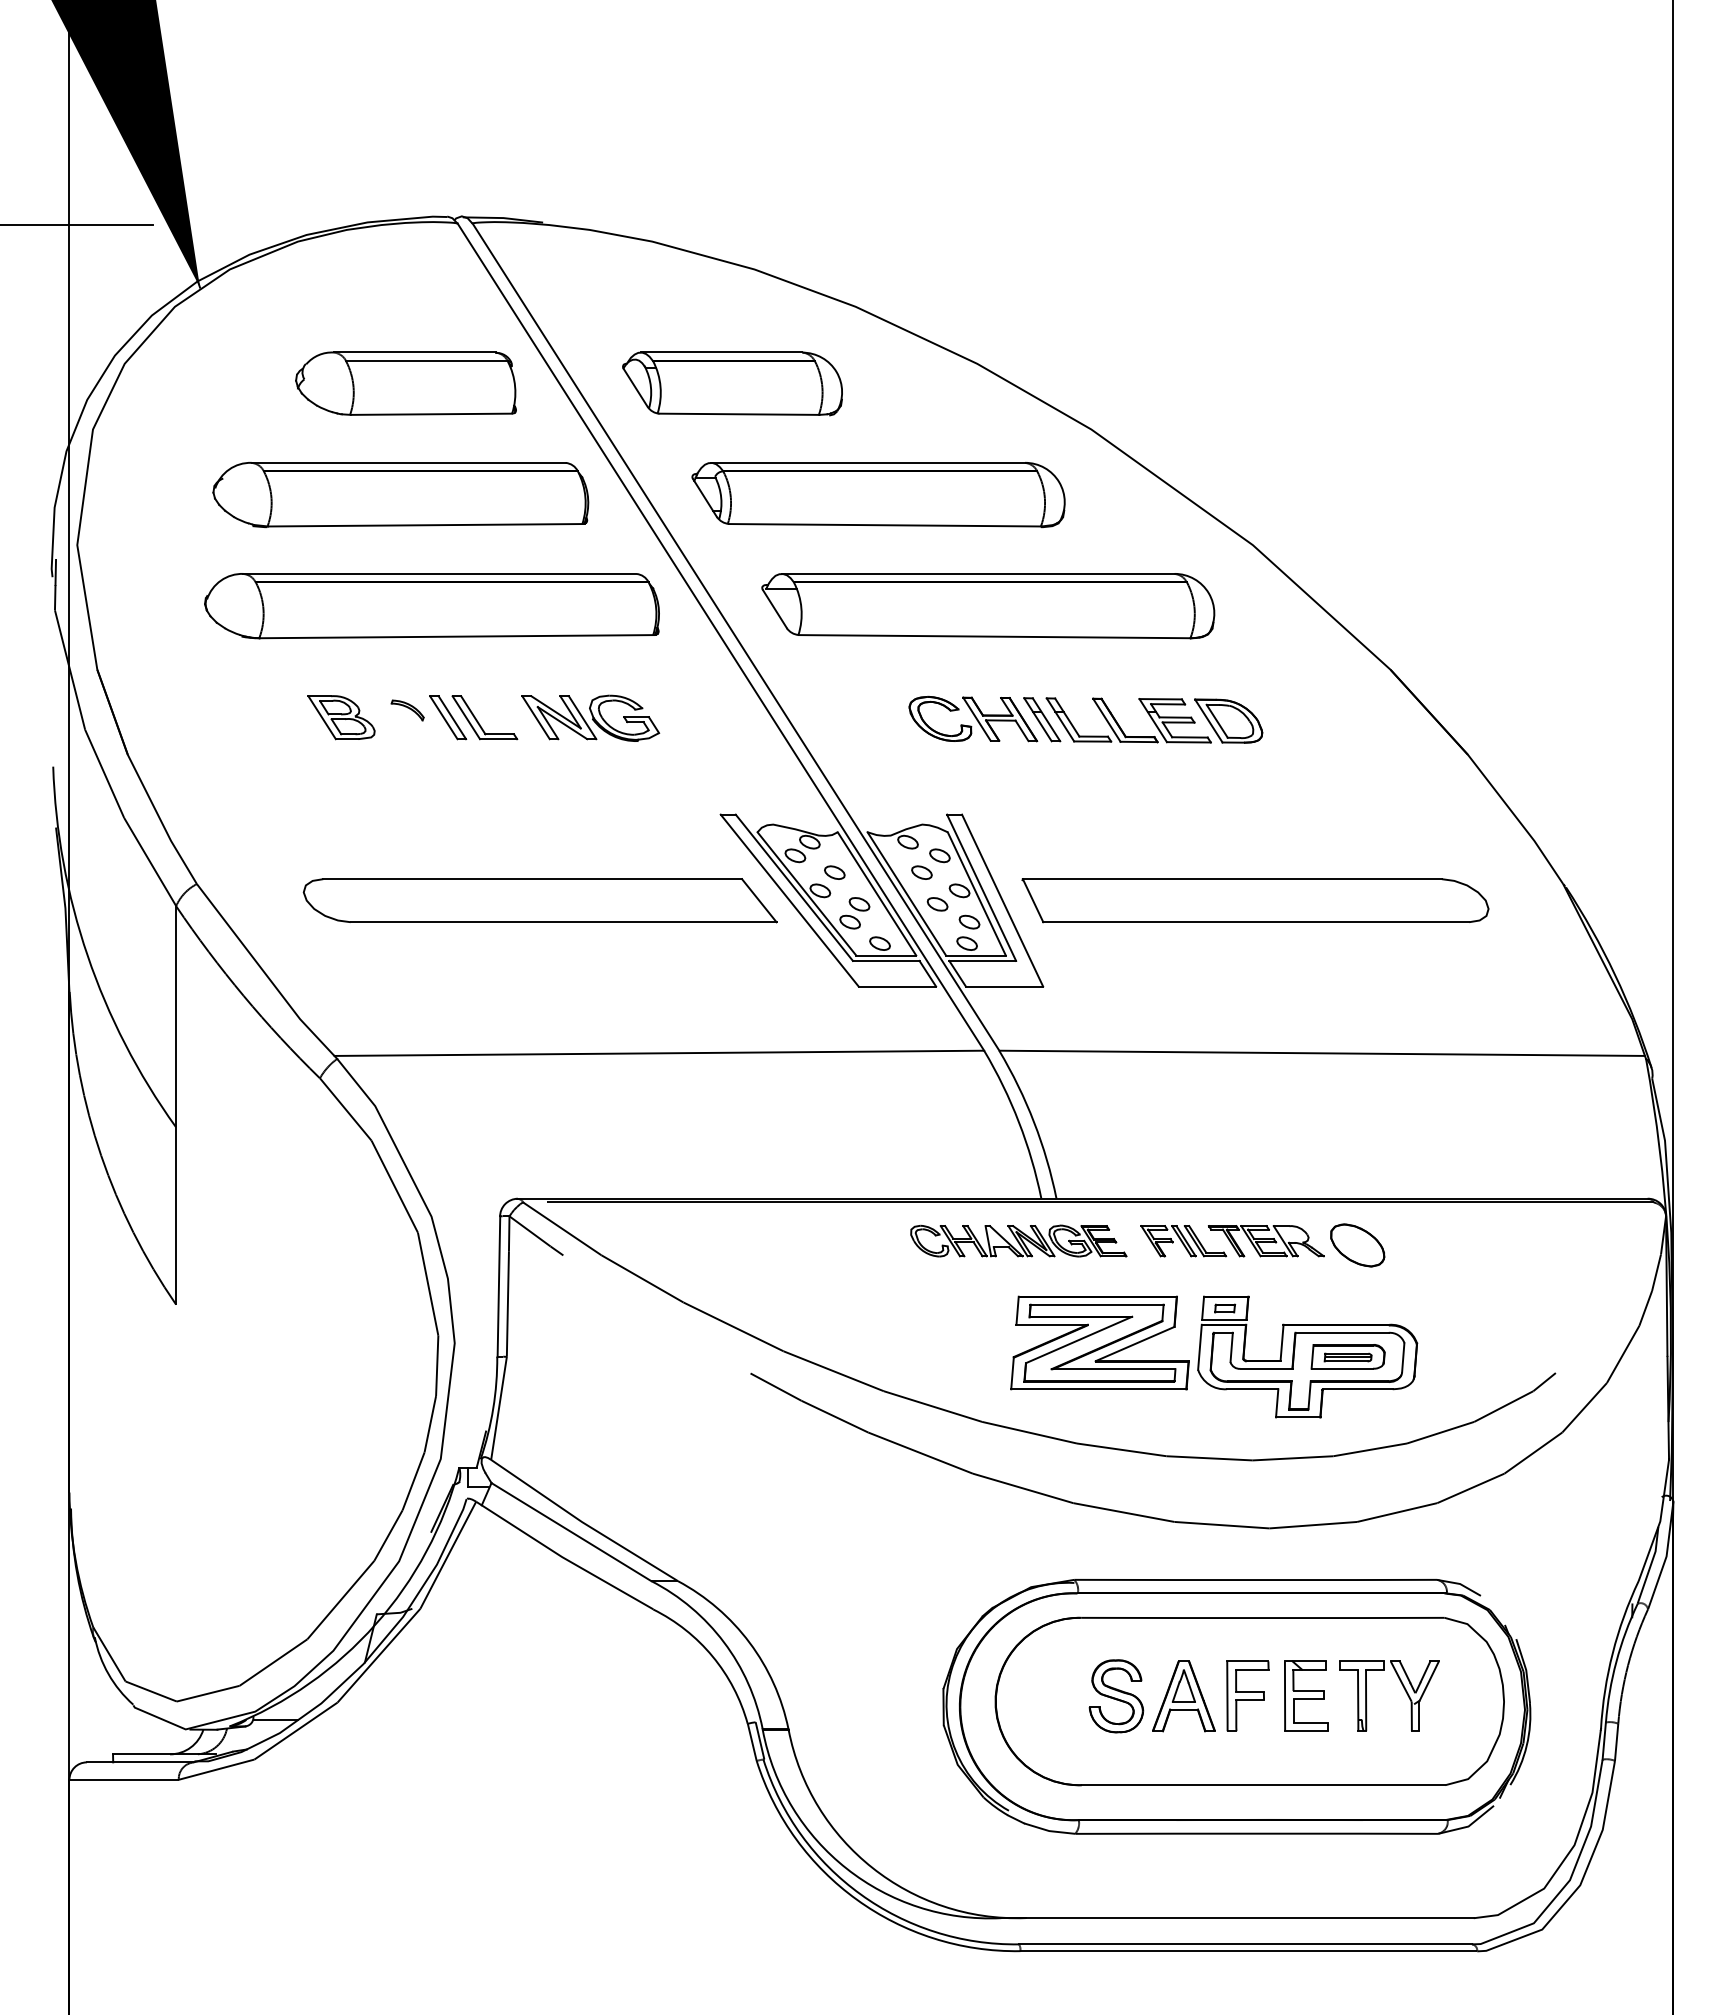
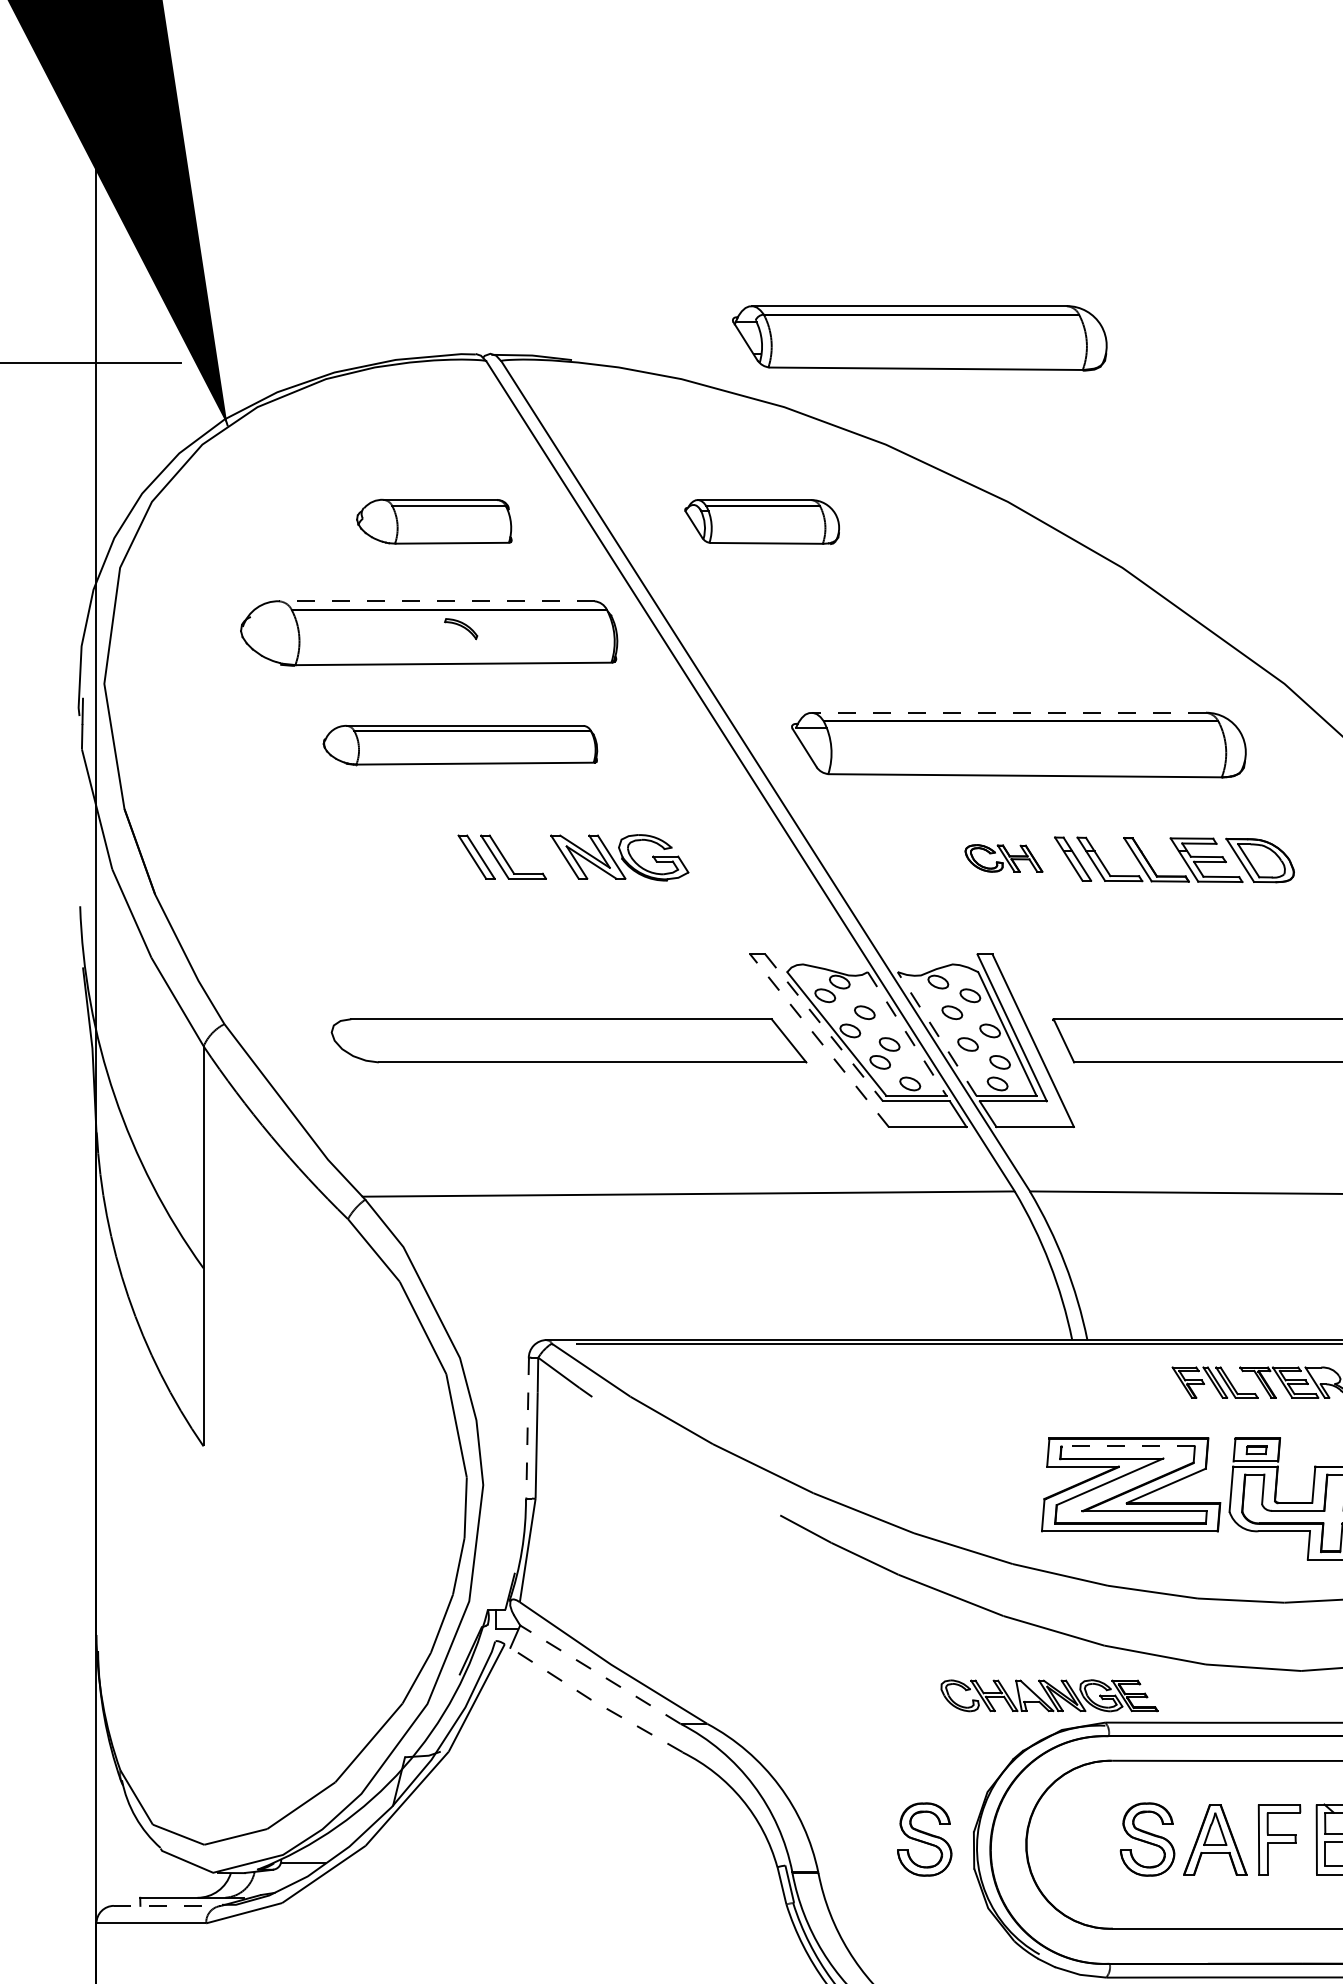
part: (405, 383) -> (433, 521), size x0.7
part: (732, 383) -> (762, 521), size x0.7
line: (408, 462) -> (436, 600), solid -> dashed
part: (878, 495) -> (919, 338), moved
line: (977, 573) -> (1008, 712), solid -> dashed
part: (431, 606) -> (459, 745), size x0.6
part: (407, 710) -> (460, 629), moved
part: (341, 717) -> (369, 856), removed
part: (973, 718) -> (1004, 857), size x0.6
line: (794, 887) -> (824, 1027), solid -> dashed
line: (906, 893) -> (936, 1033), solid -> dashed
line: (877, 894) -> (907, 1034), solid -> dashed
line: (789, 900) -> (819, 1040), solid -> dashed
part: (1018, 1240) -> (1049, 1695), moved
line: (498, 1286) -> (527, 1428), solid -> dashed
line: (1096, 1304) -> (1127, 1446), solid -> dashed
line: (571, 1532) -> (600, 1675), solid -> dashed
line: (562, 1557) -> (591, 1700), solid -> dashed
part: (894, 1696) -> (924, 1839), added
line: (140, 1762) -> (167, 1905), solid -> dashed

